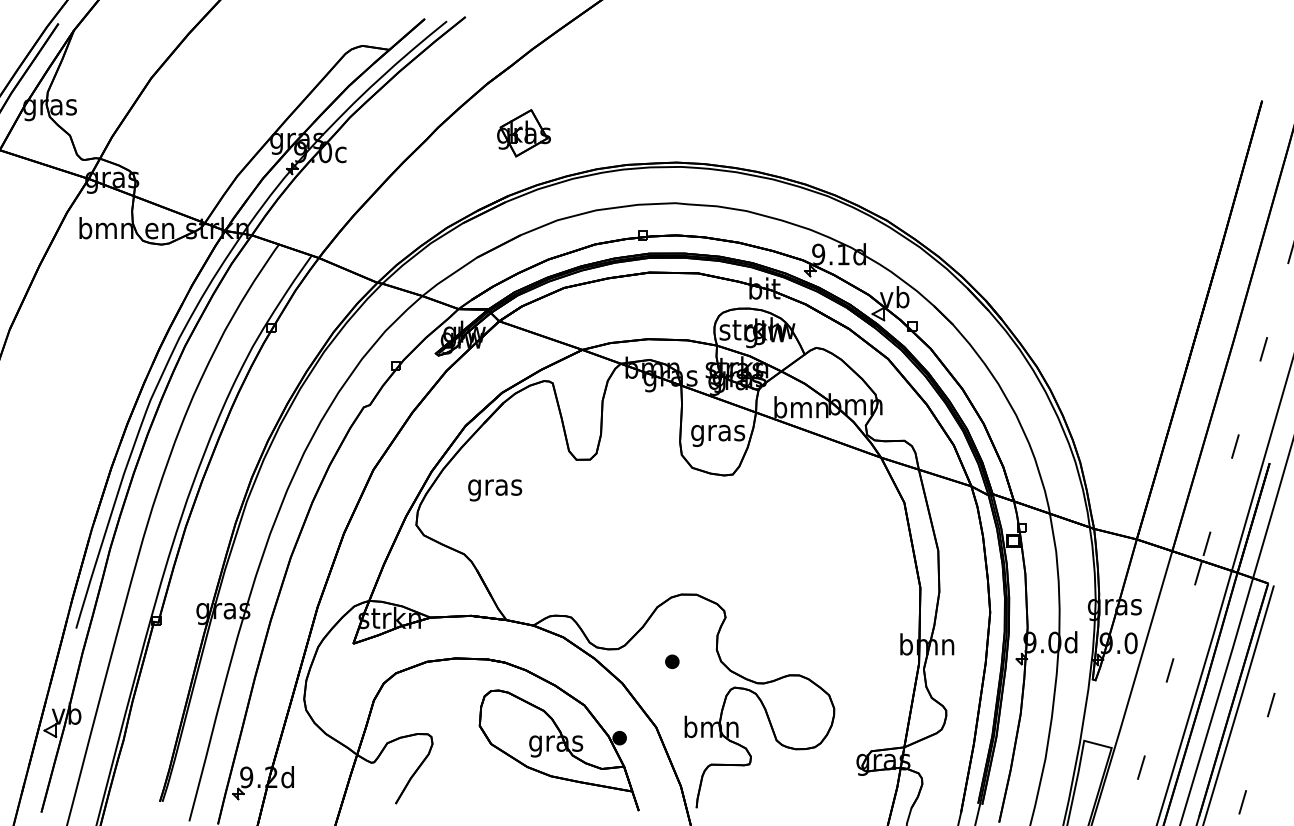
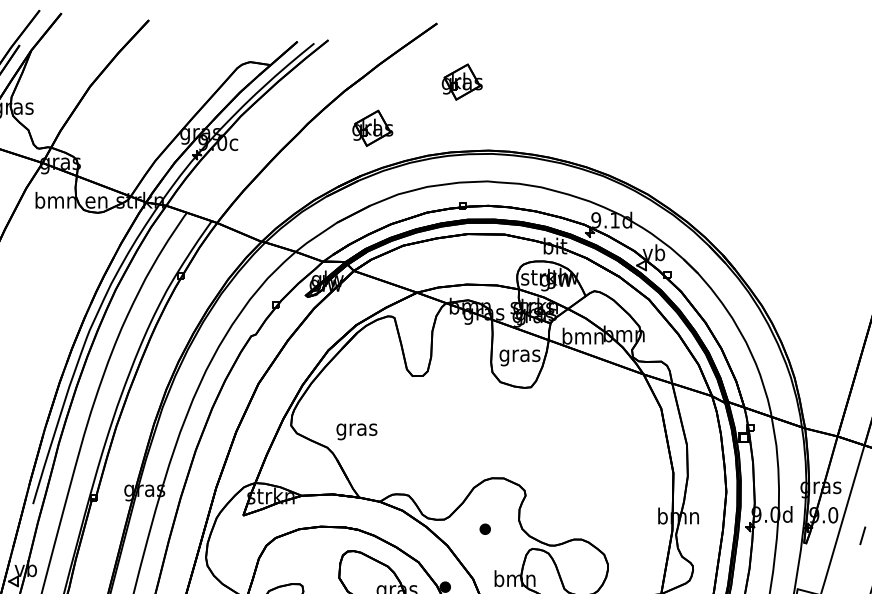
part: (641, 72) -> (461, 82), added
text: (495, 490) -> (357, 431), moved

